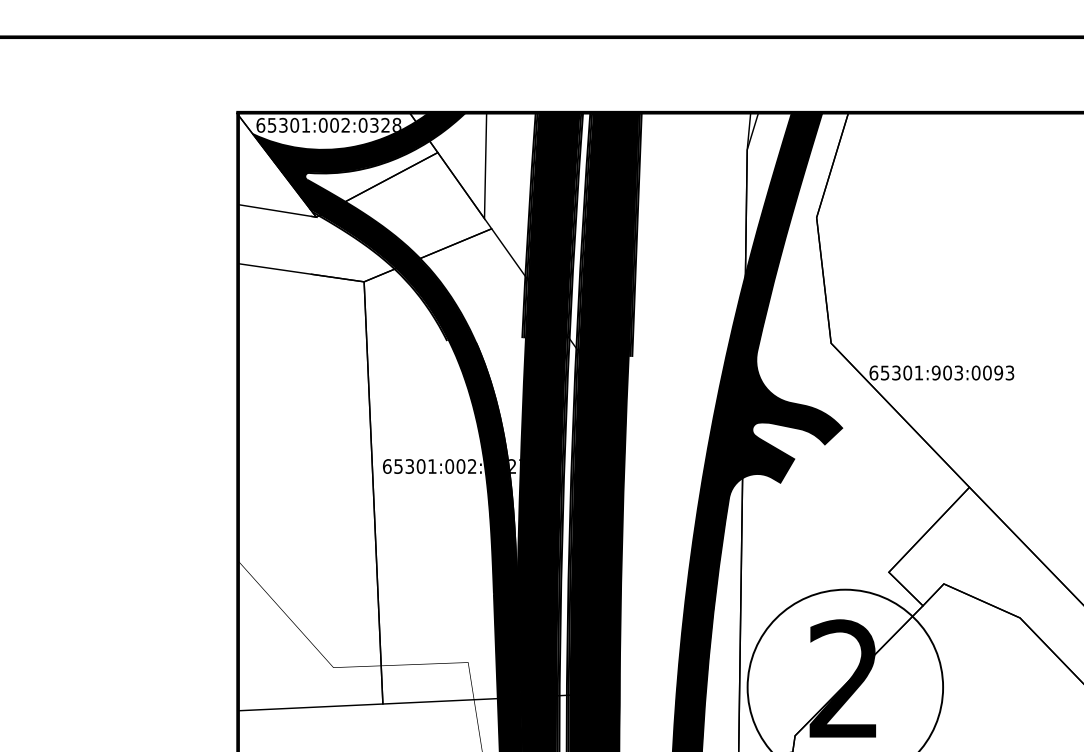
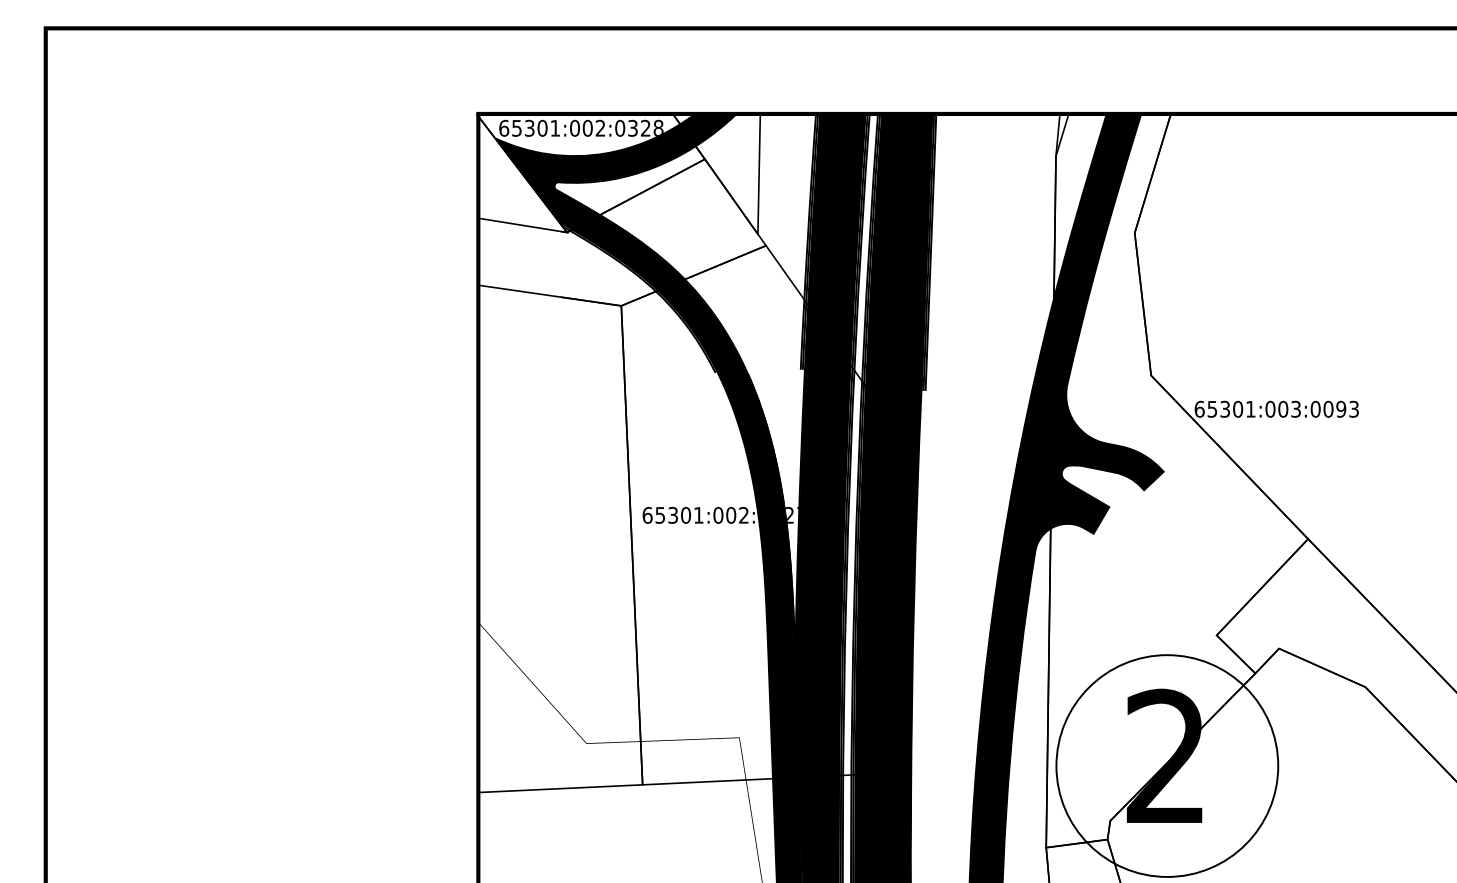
text: (936, 373) -> (1270, 409), 65301:903:0093 -> 65301:003:0093

